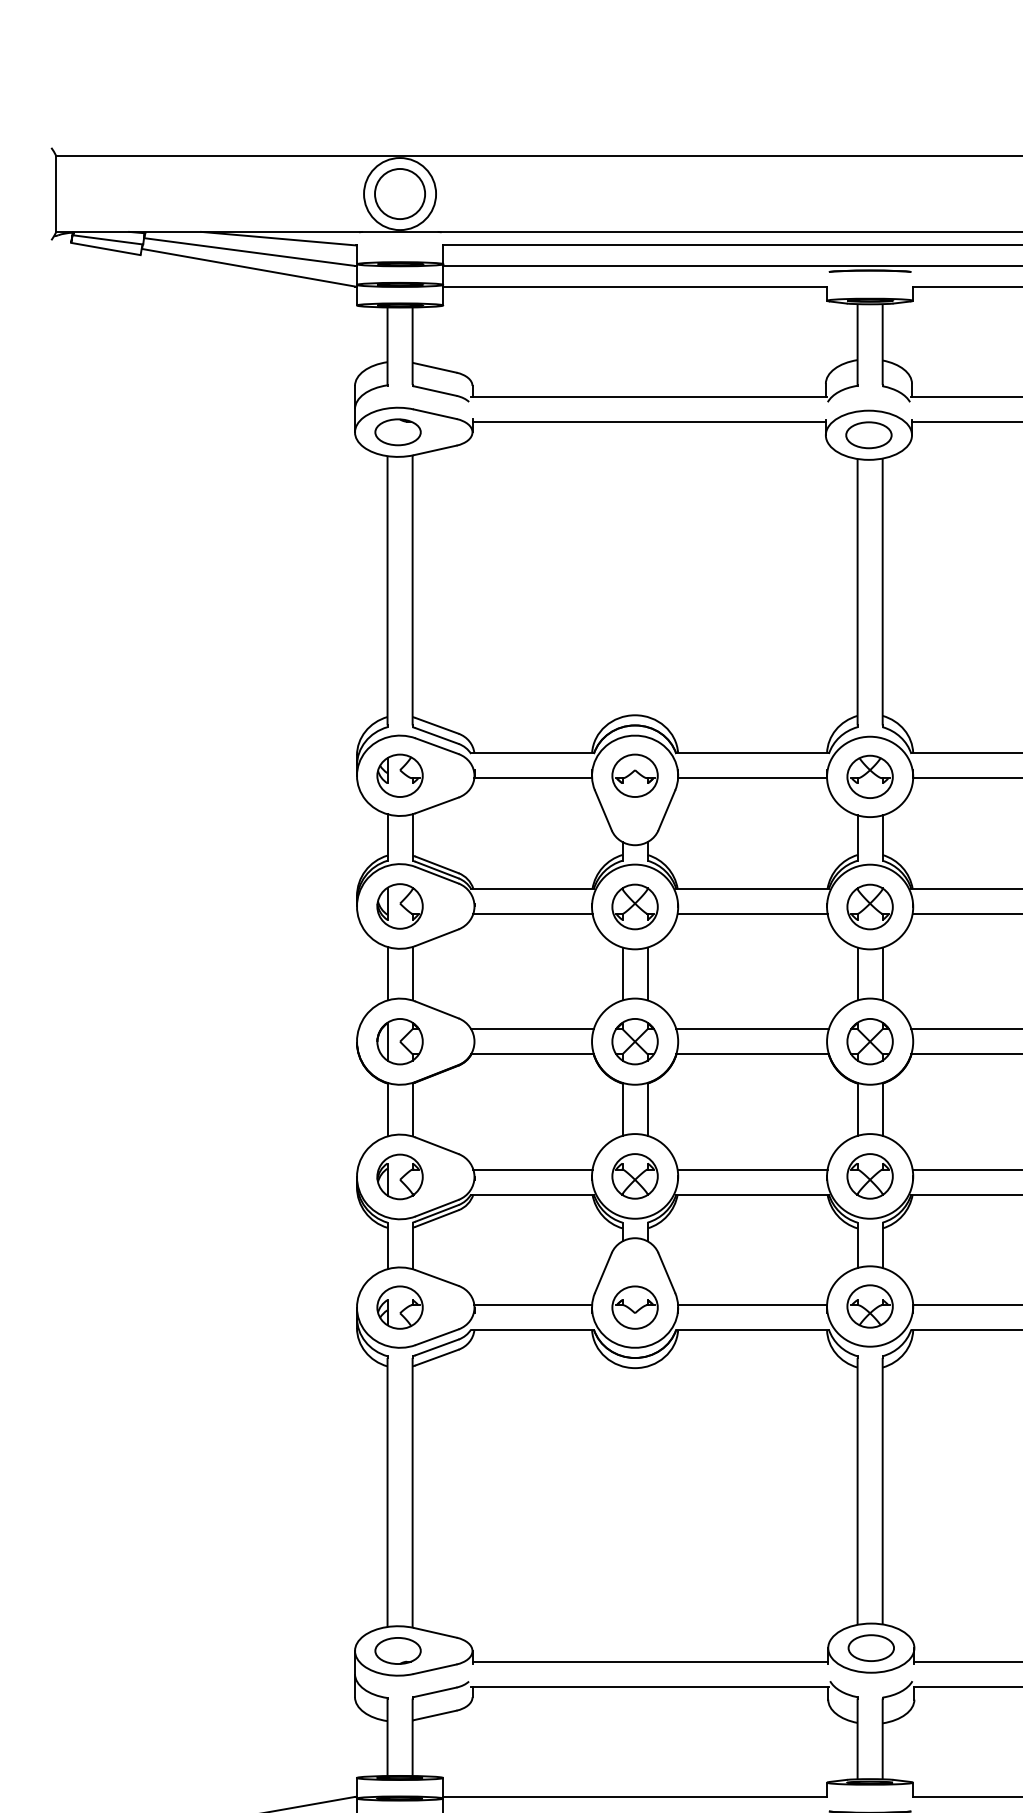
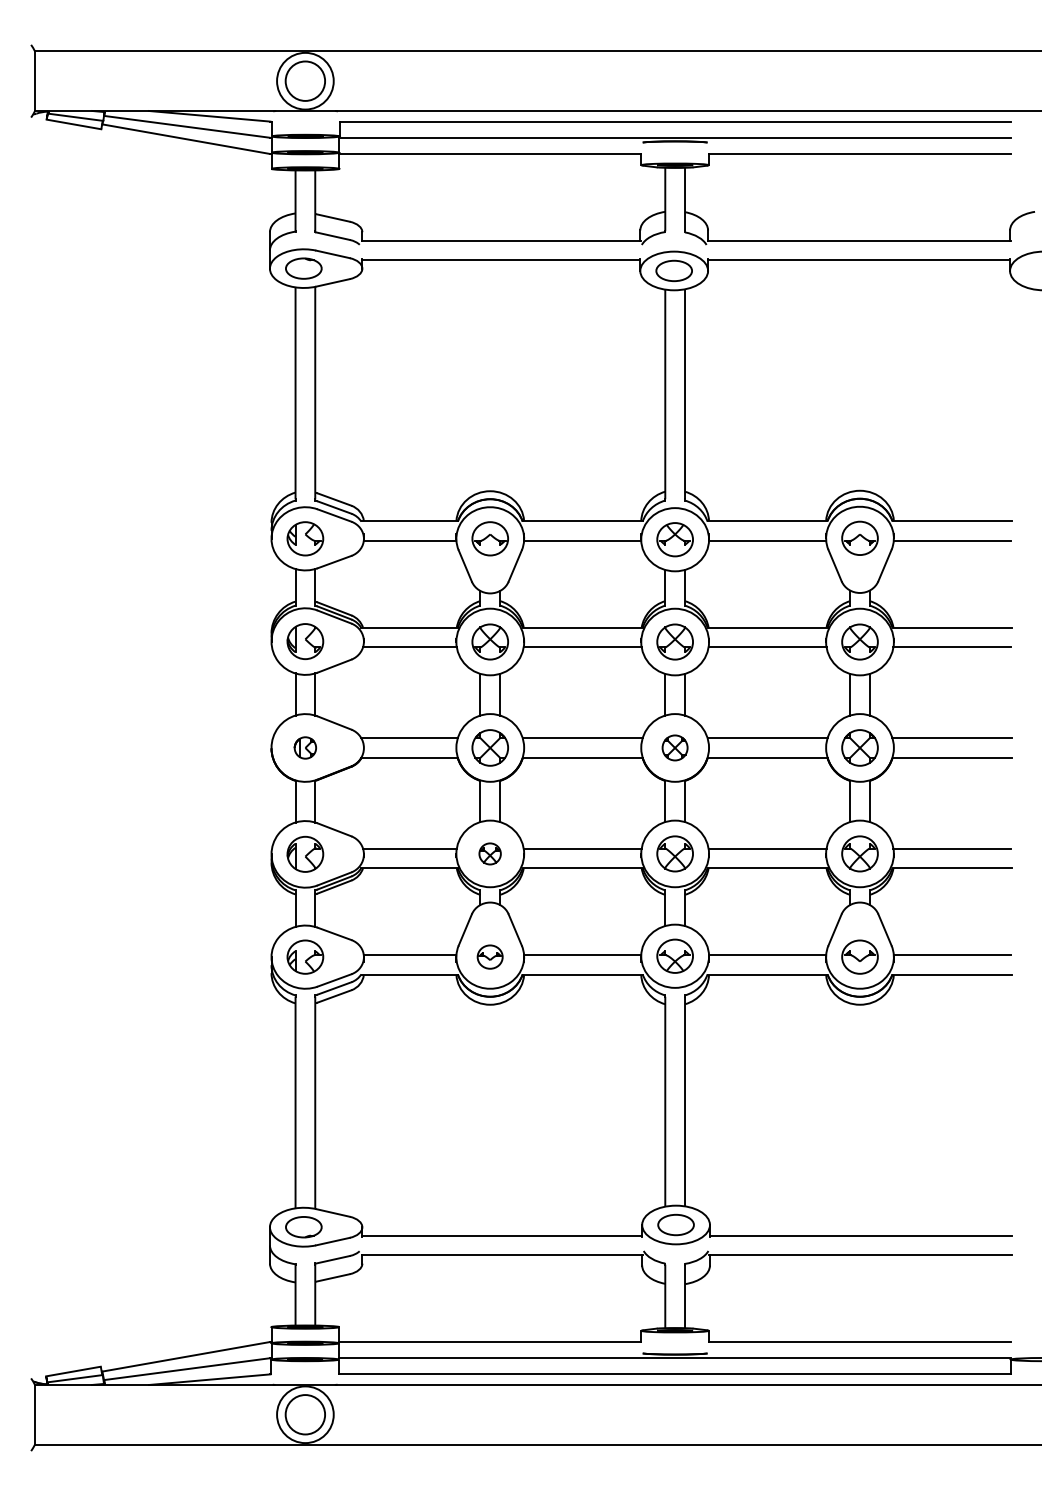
part: (400, 1041) -> (305, 747), size x0.6
part: (869, 1041) -> (674, 747), size x0.7
part: (634, 1175) -> (489, 853), size x0.6
part: (634, 1306) -> (489, 956), size x0.7

